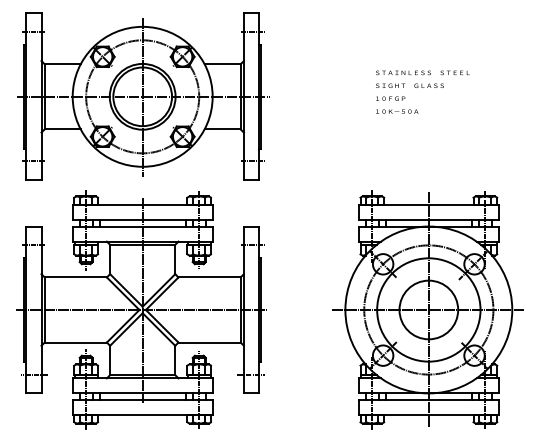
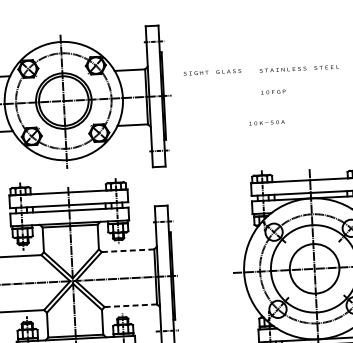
text: (409, 85) -> (212, 72), moved
text: (397, 111) -> (267, 122), moved
line: (209, 277) -> (127, 250), solid -> dashed
line: (209, 342) -> (130, 305), solid -> dashed

